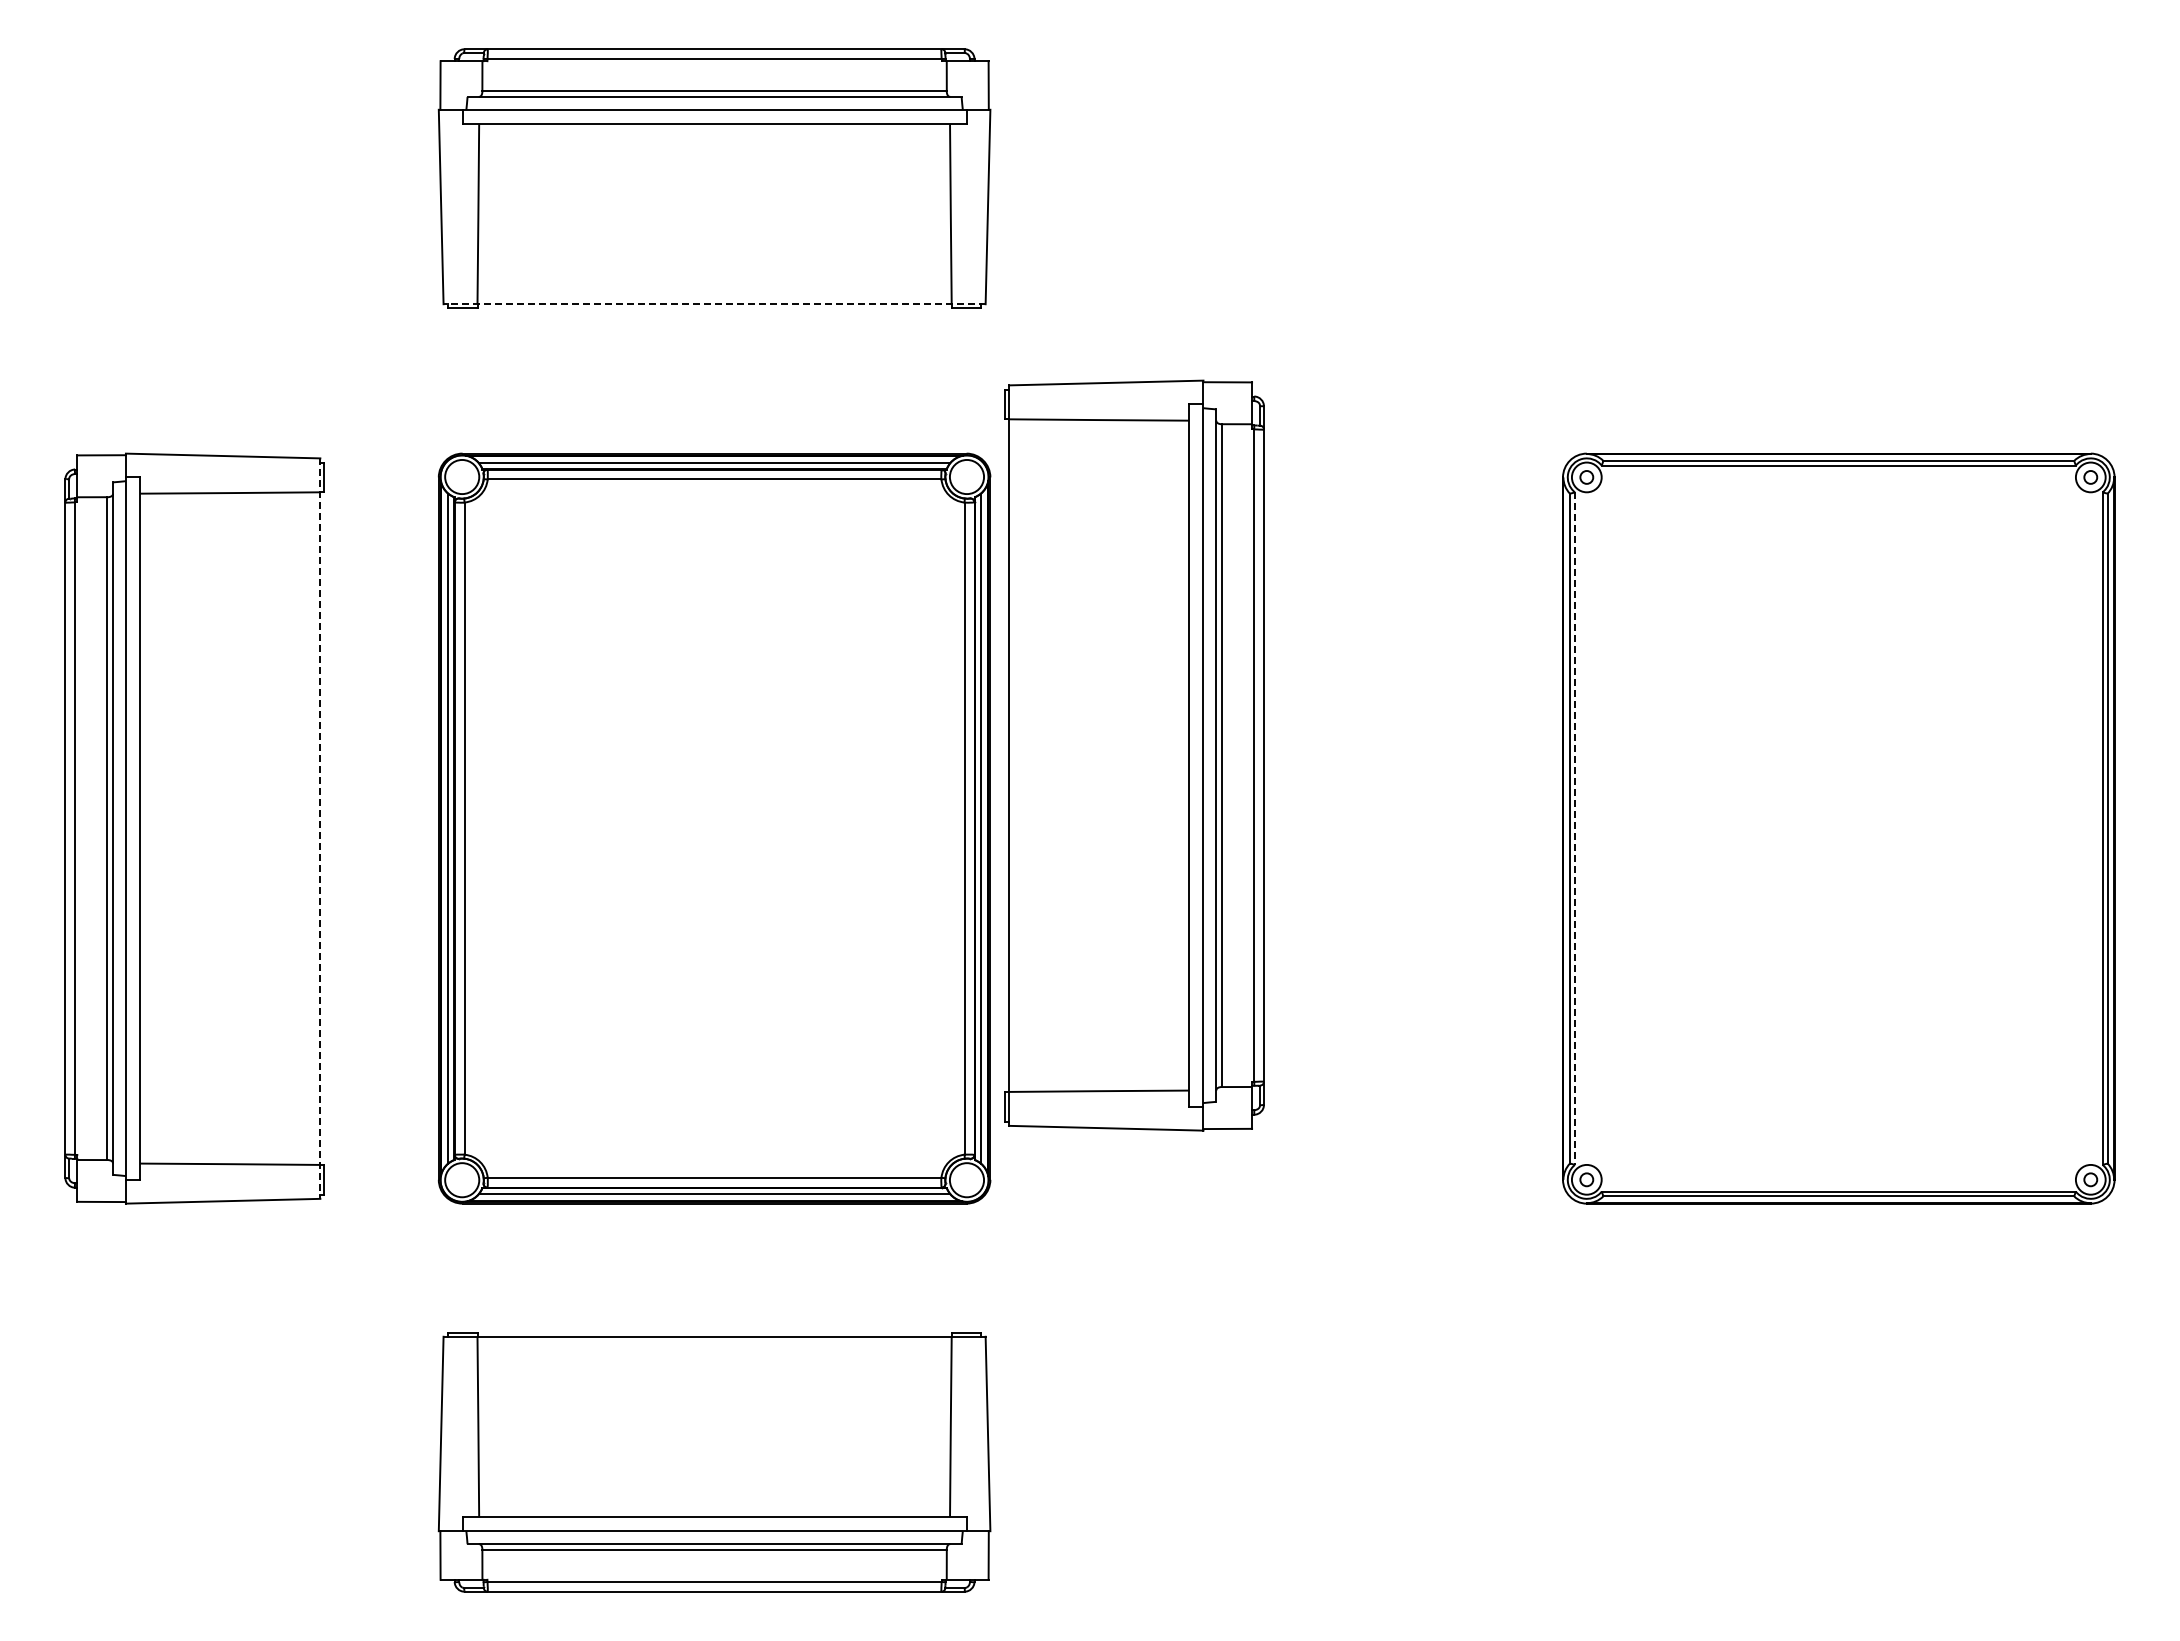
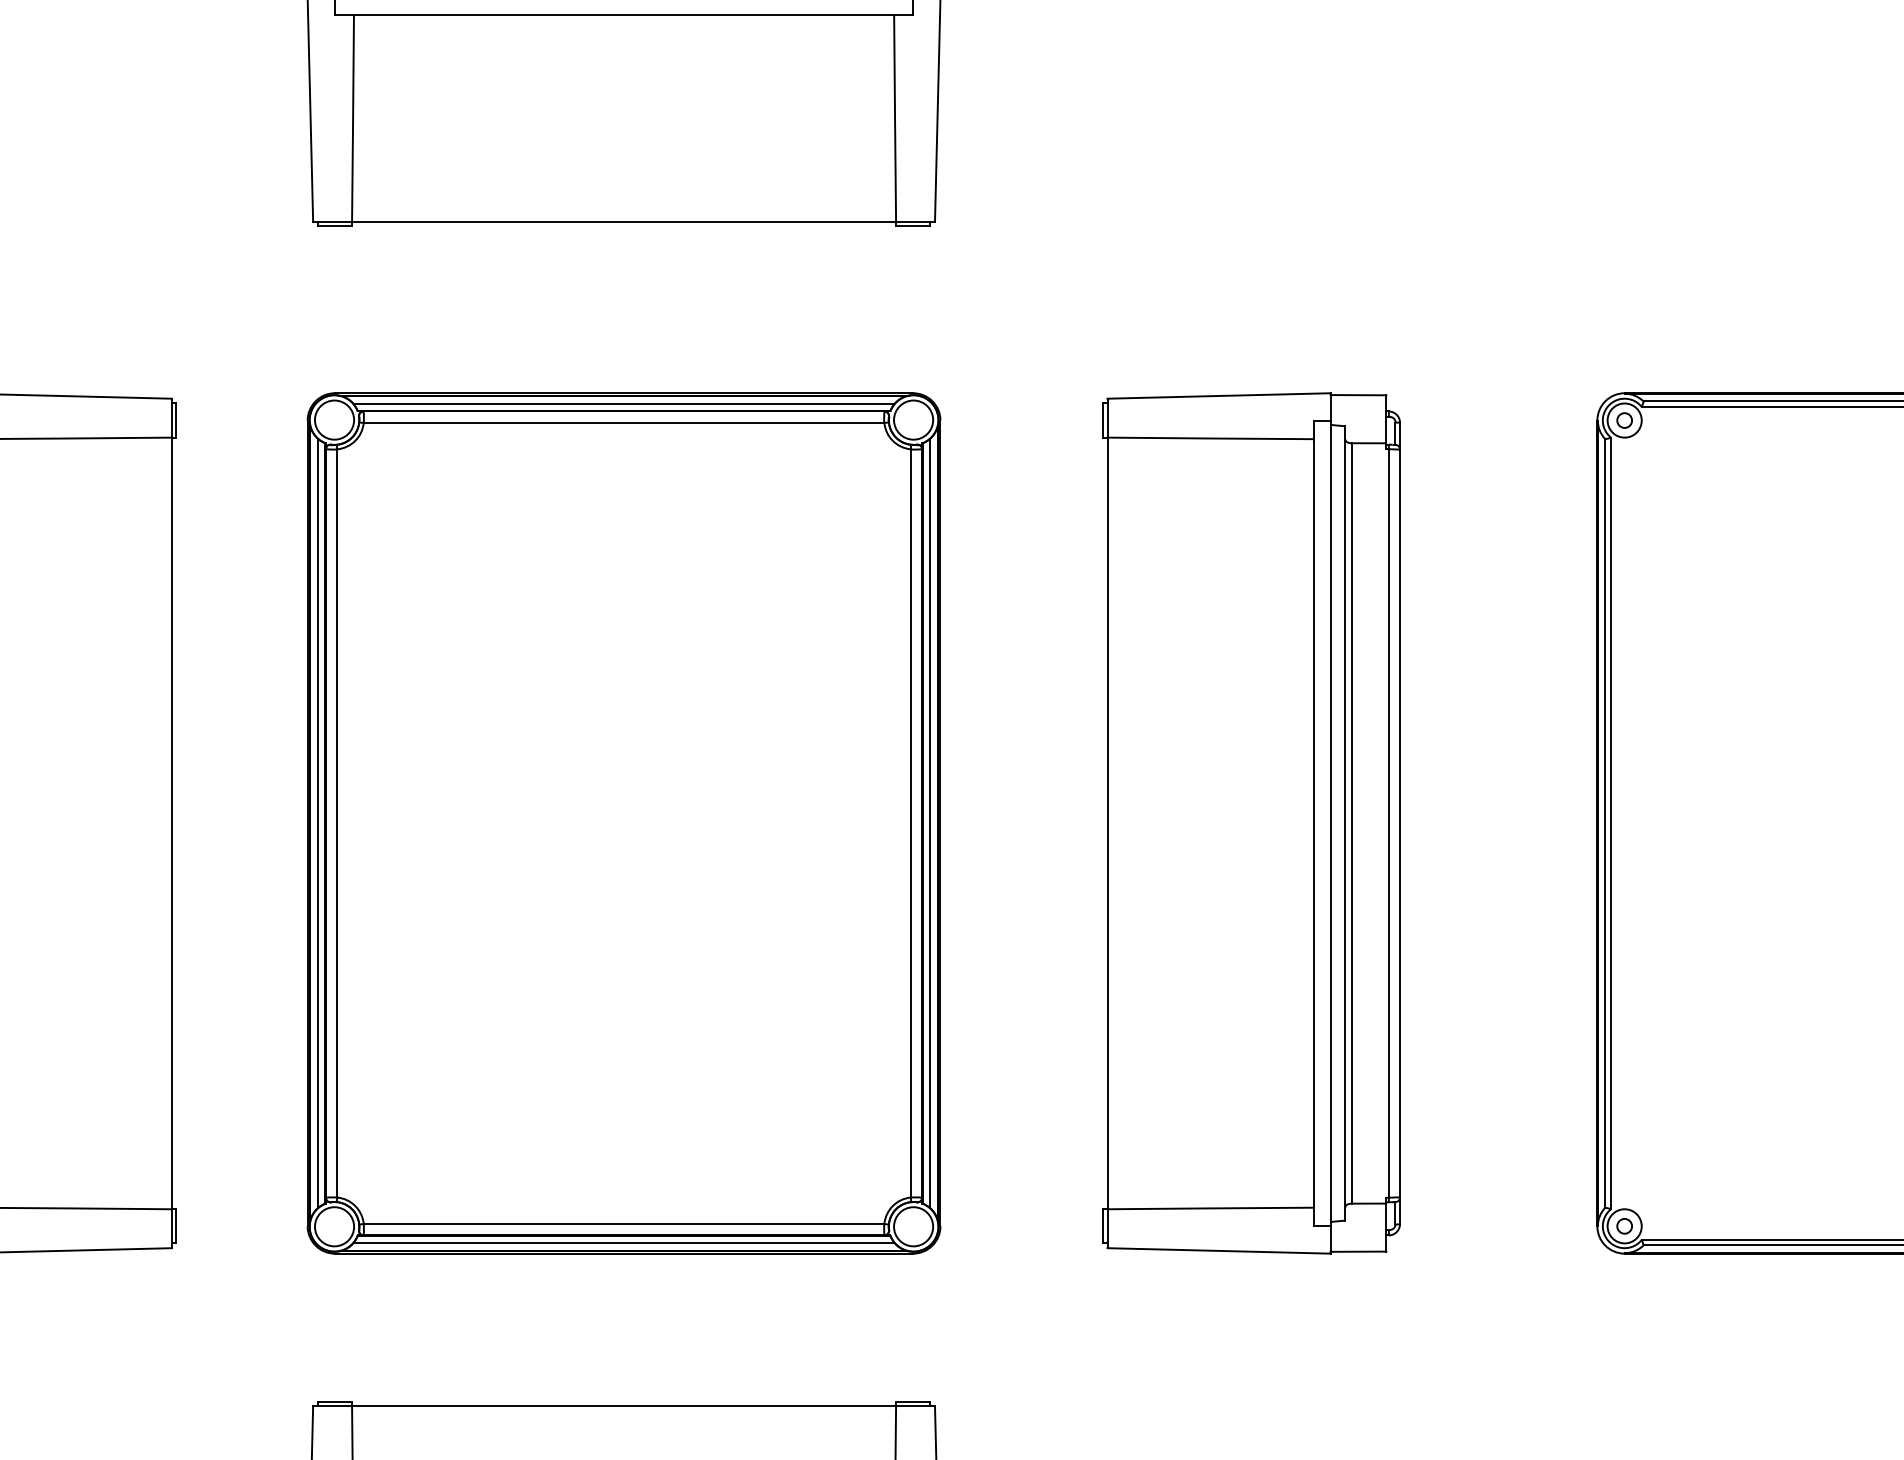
line: (714, 304) -> (623, 222), dashed -> solid
part: (1134, 755) -> (1251, 823), moved
line: (320, 829) -> (171, 824), dashed -> solid
line: (1574, 829) -> (1610, 824), dashed -> solid

